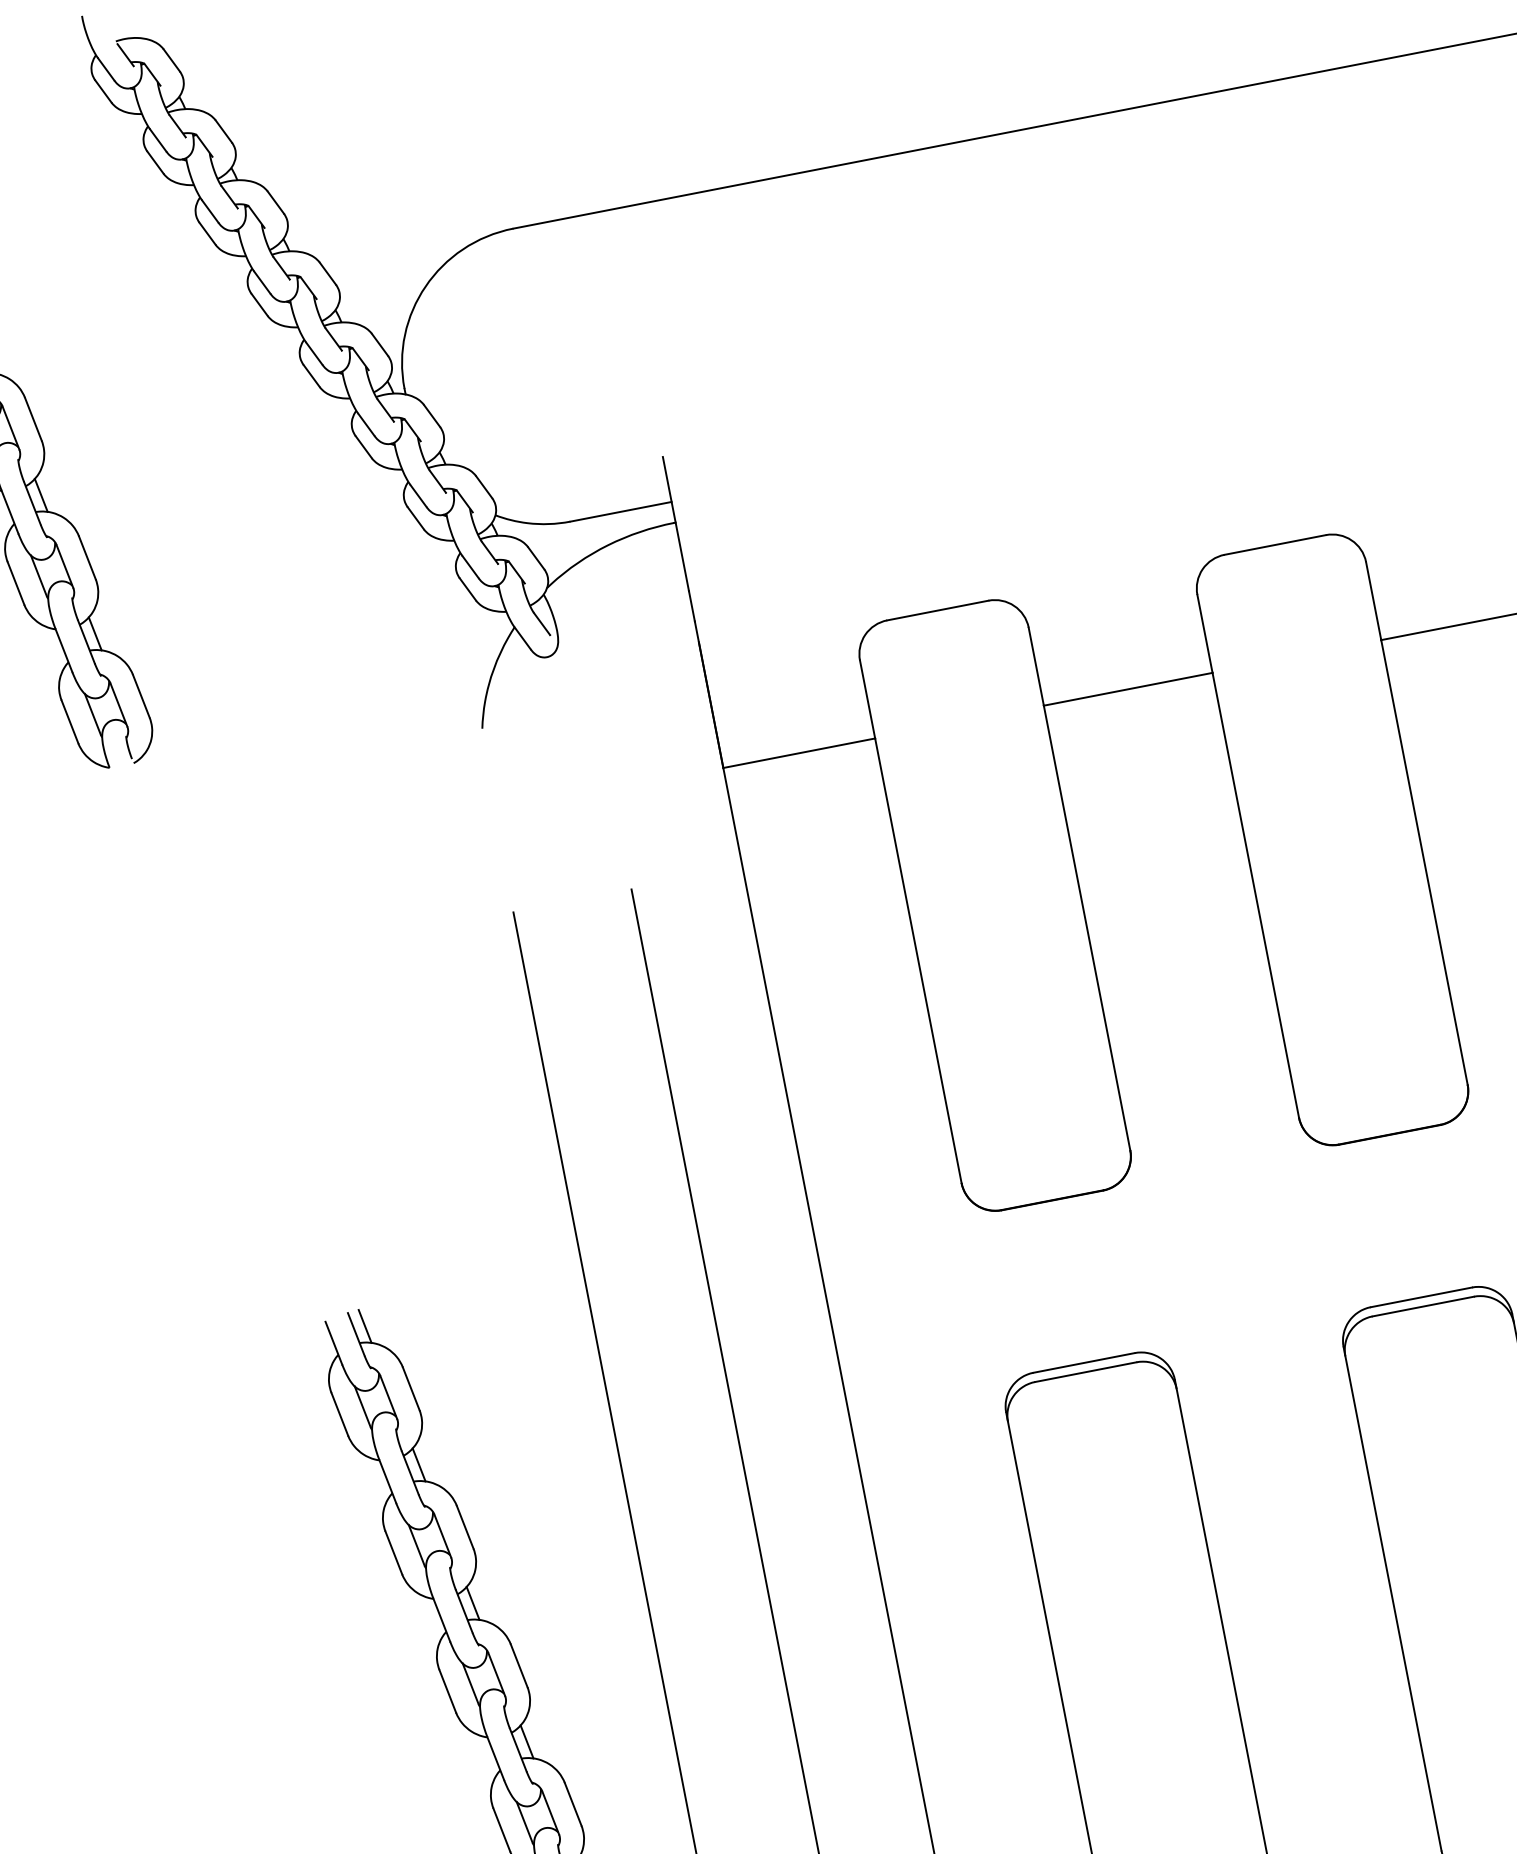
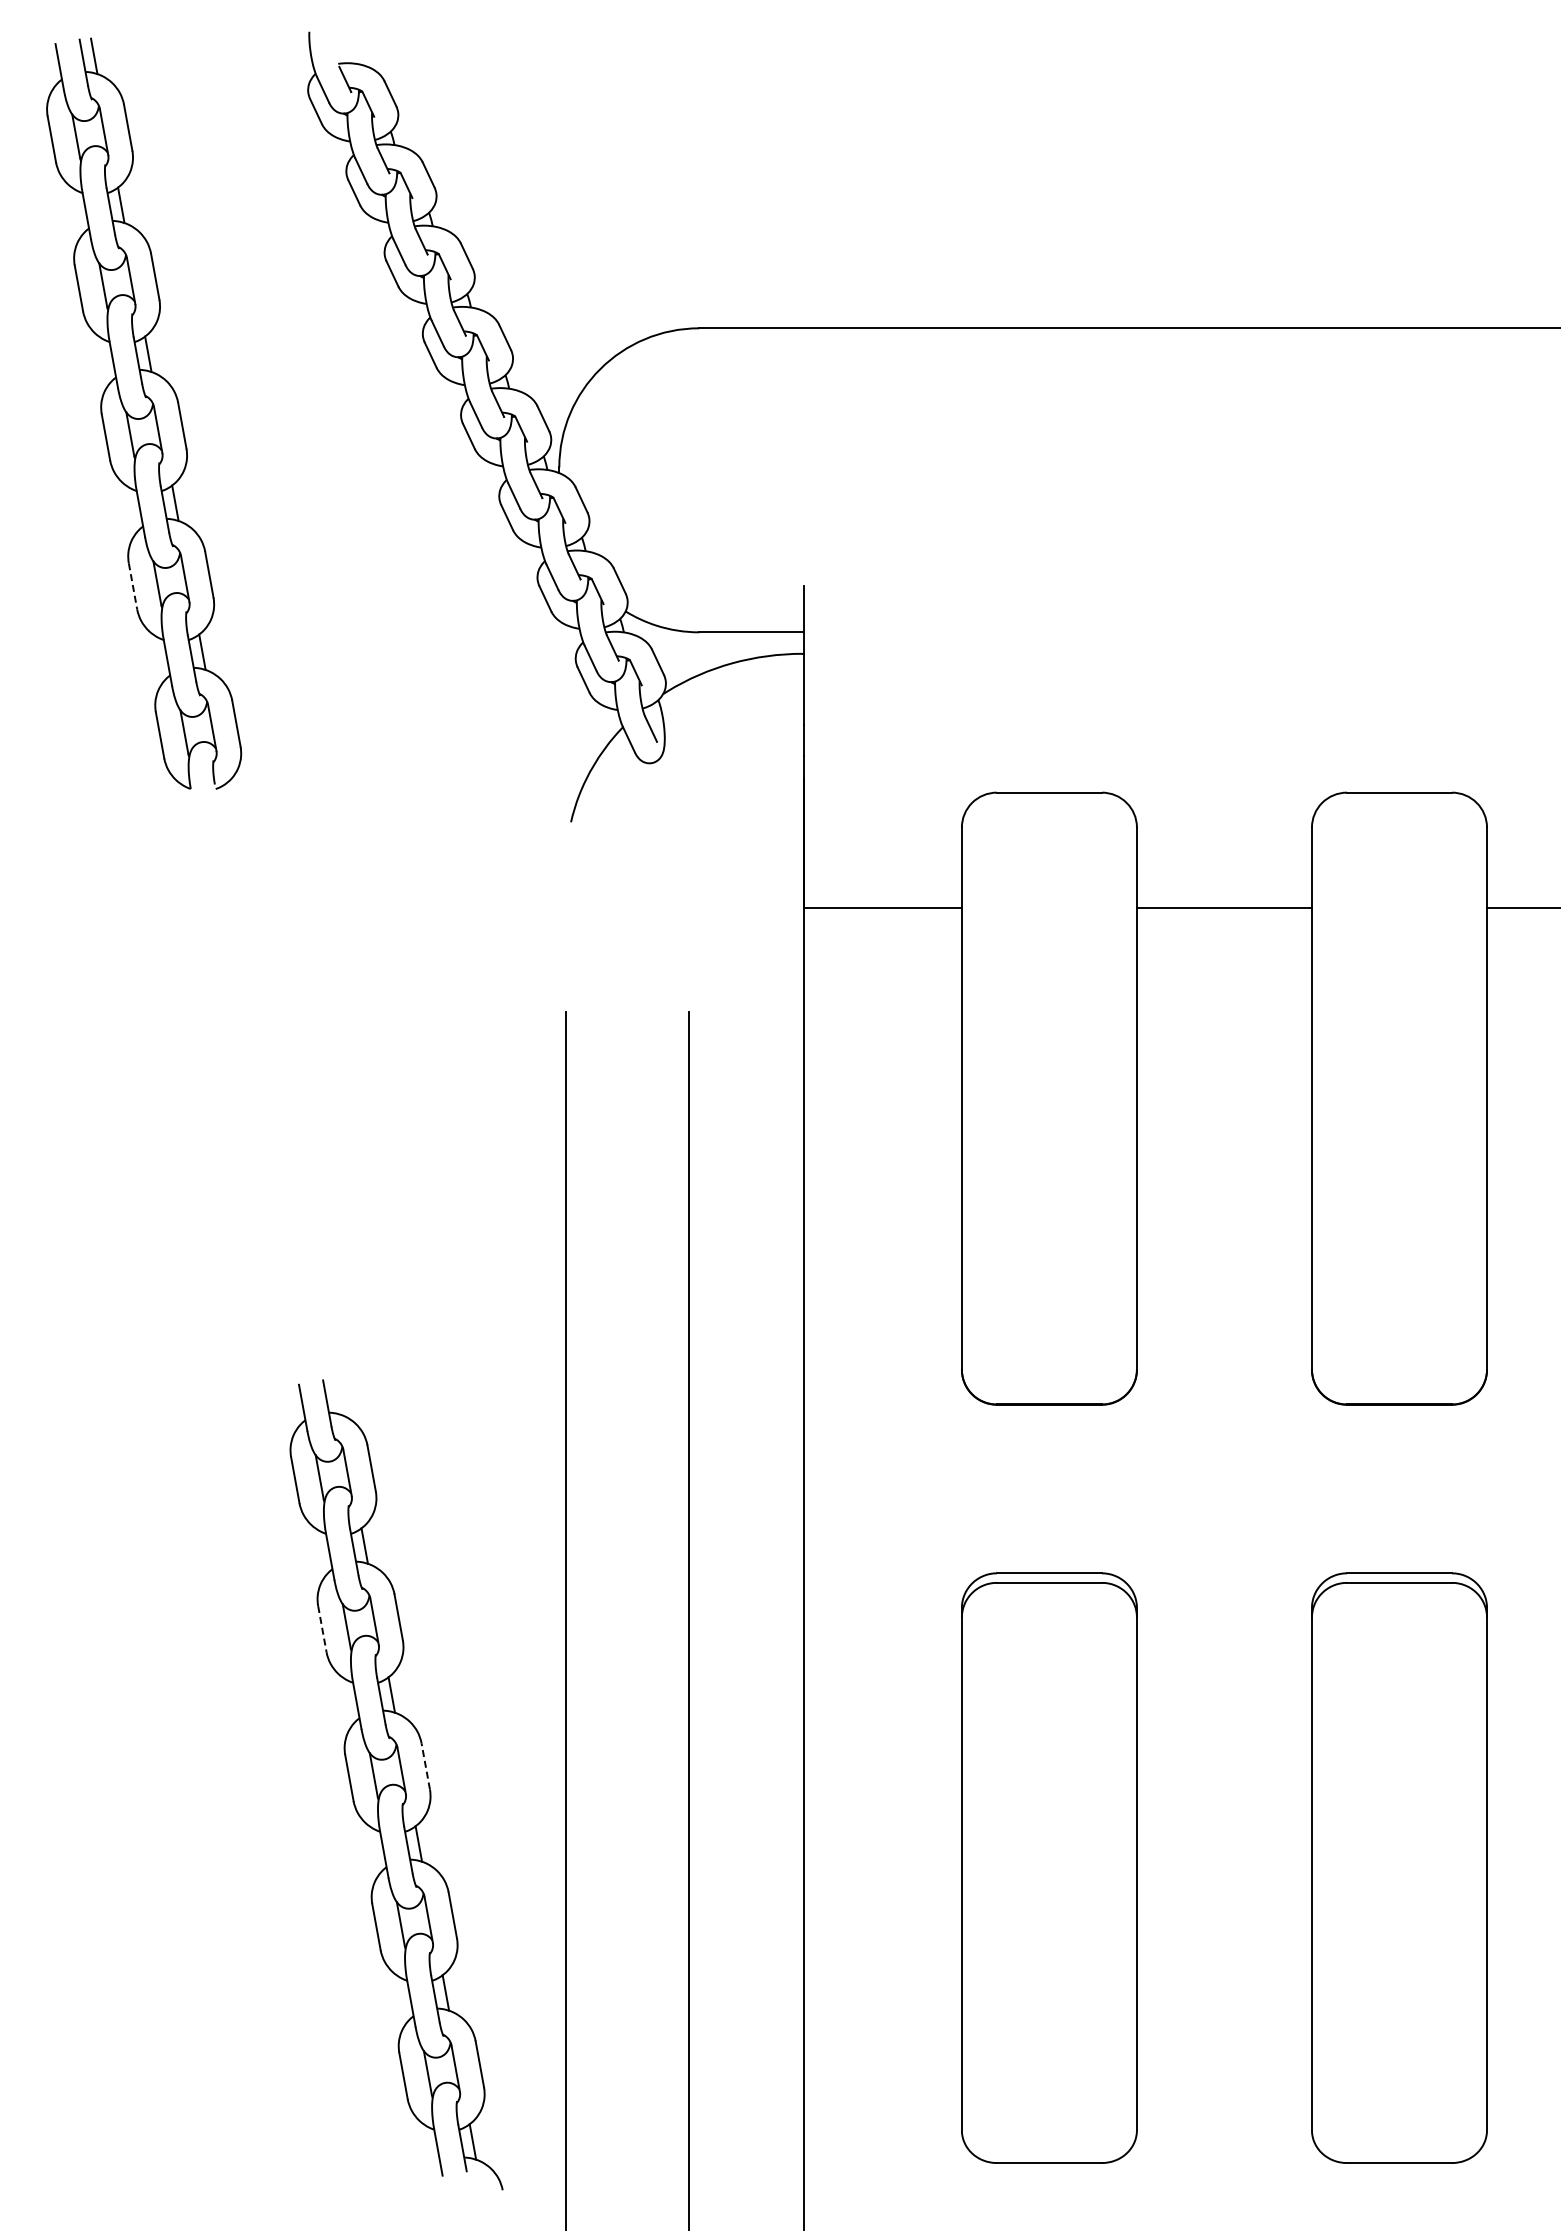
line: (16, 583) -> (133, 586), solid -> dashed
line: (364, 1325) -> (337, 1396), removed
line: (394, 1553) -> (322, 1629), solid -> dashed
line: (518, 1665) -> (425, 1765), solid -> dashed

